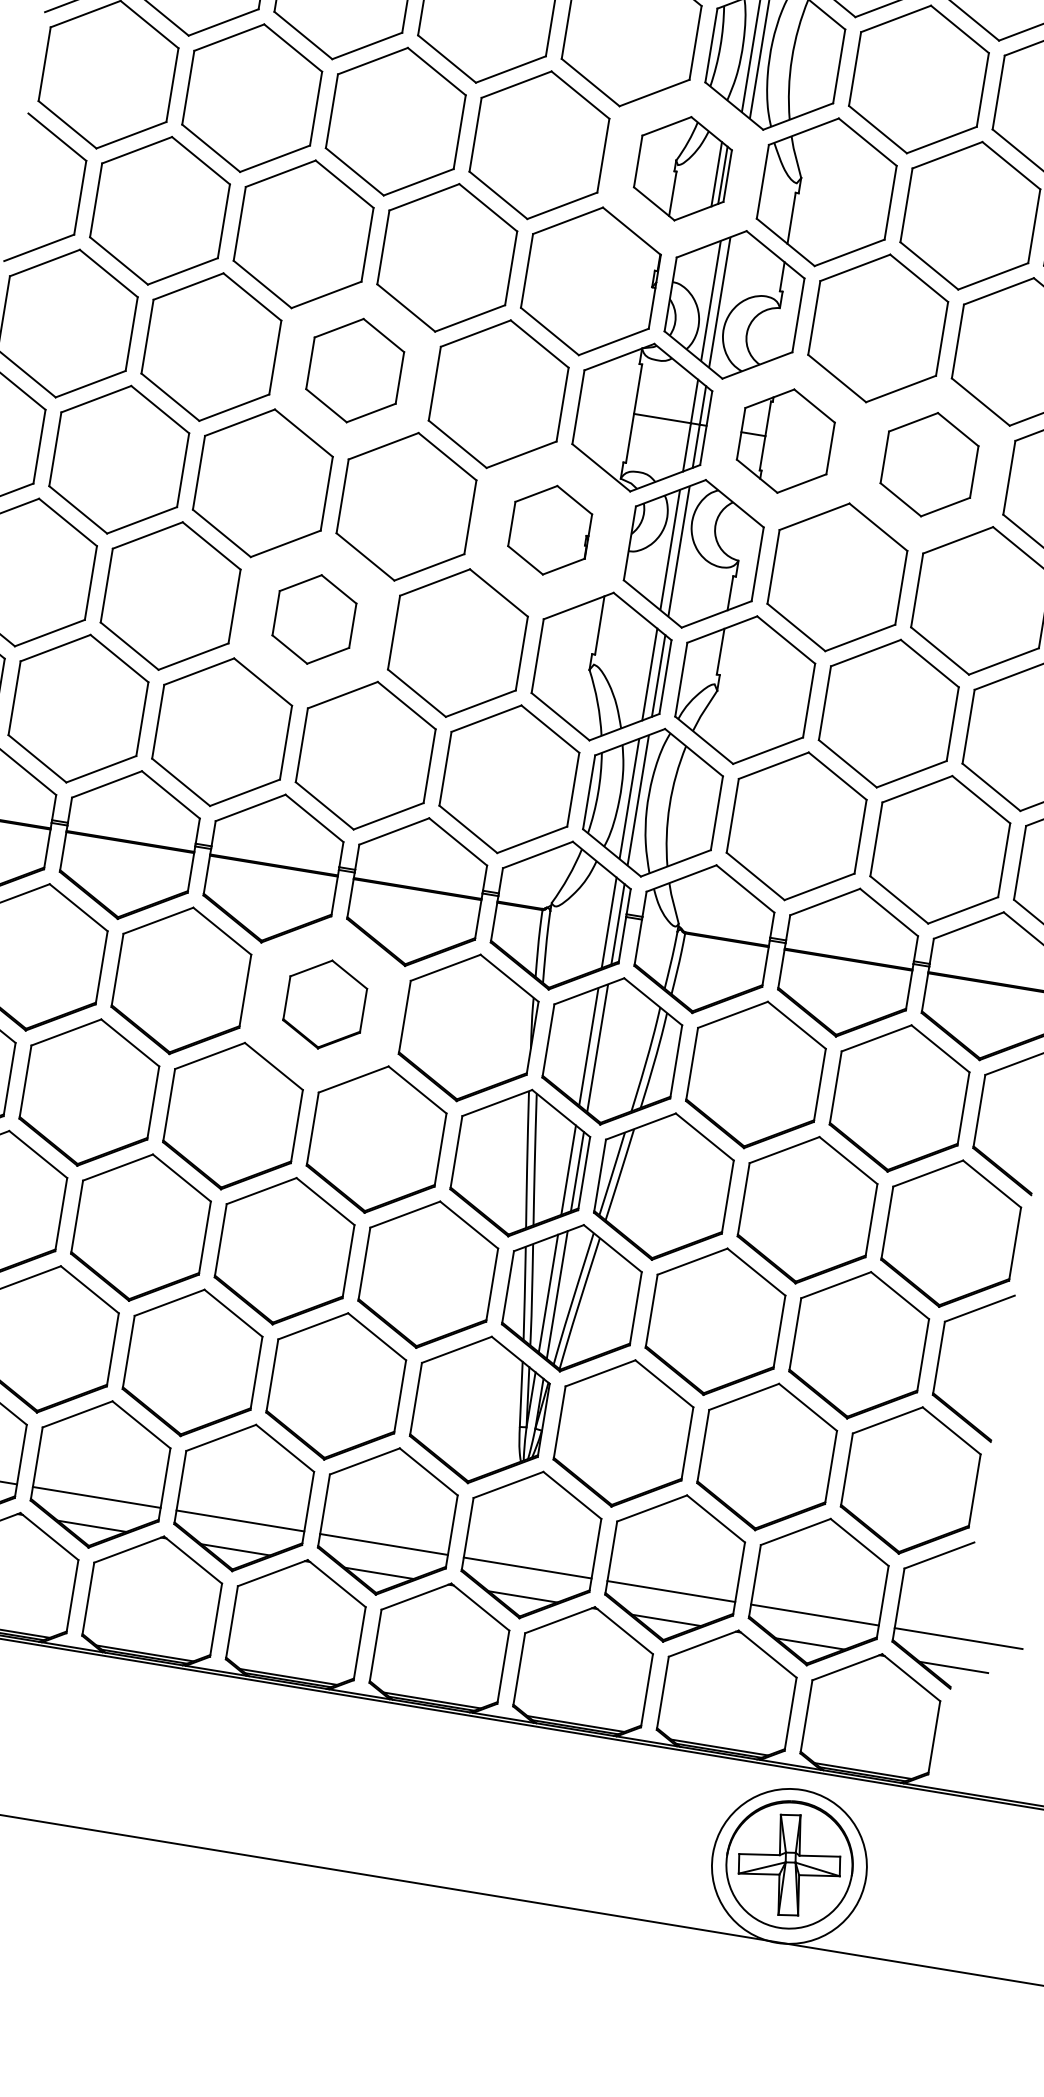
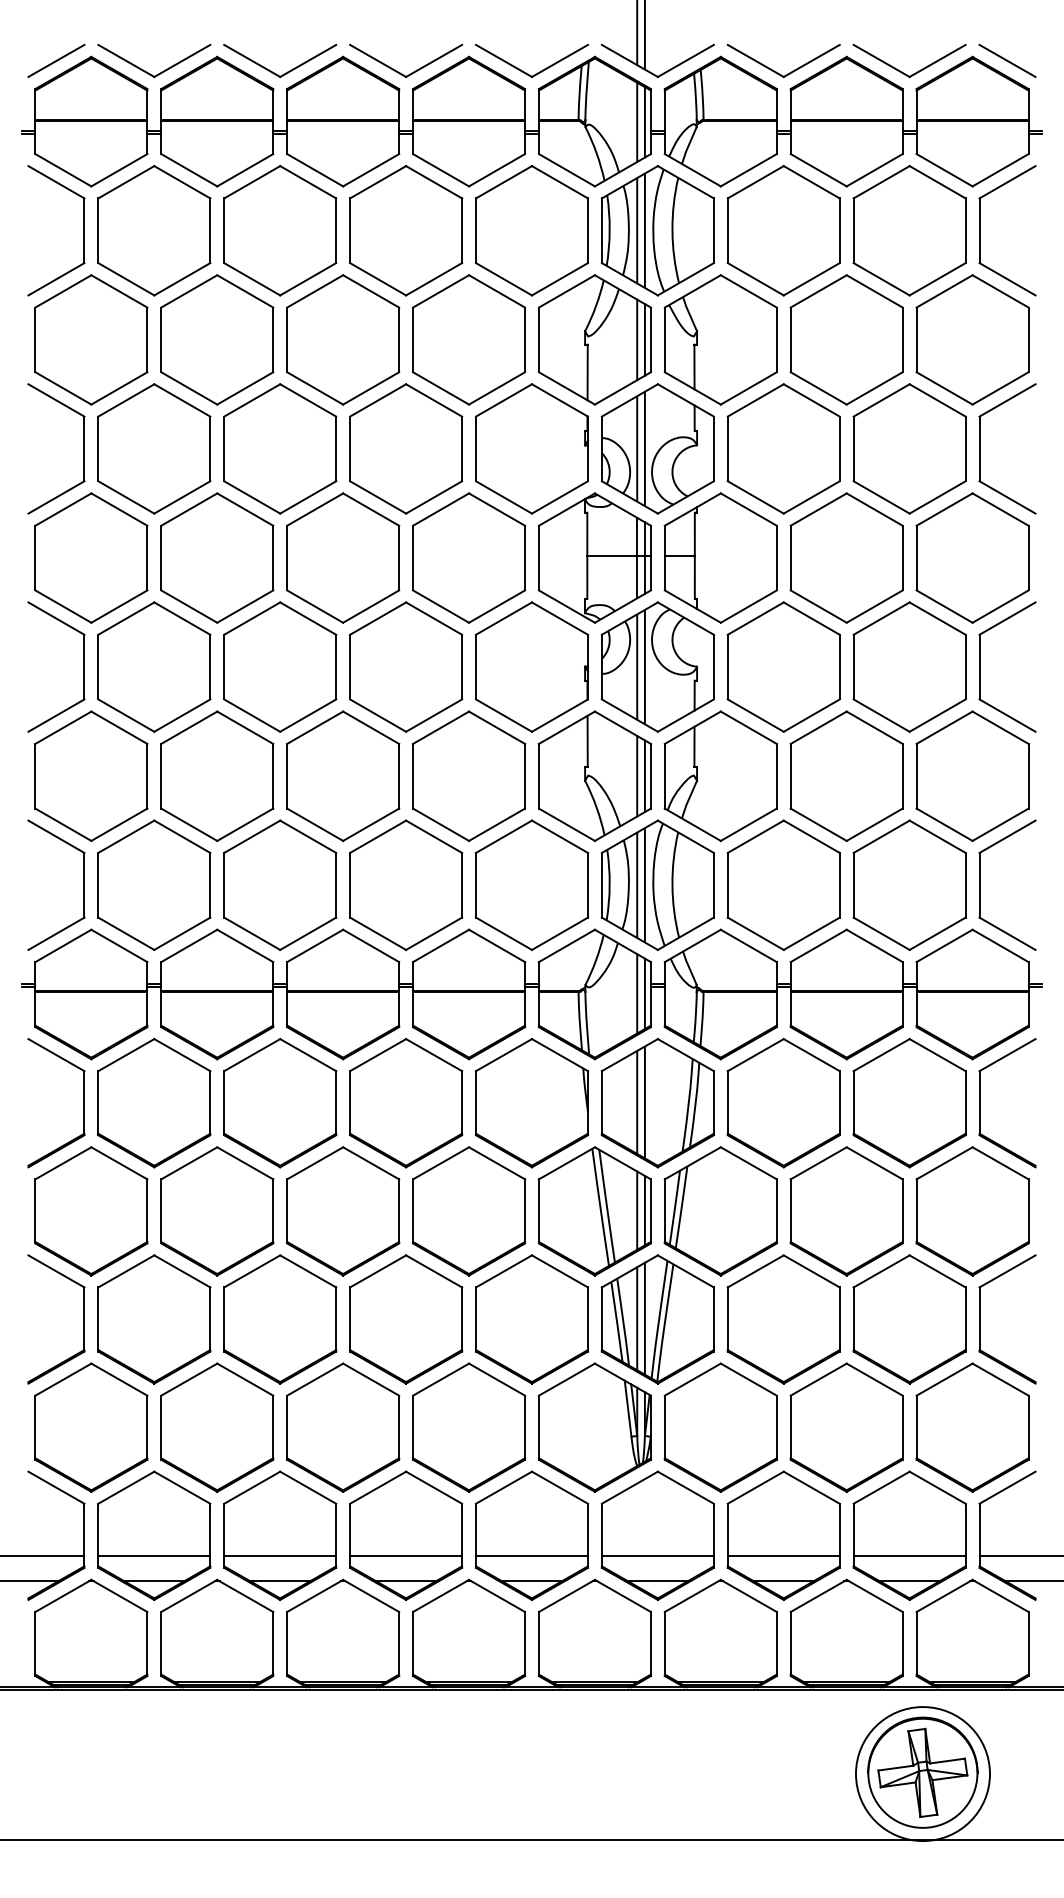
part: (682, 168) -> (594, 339), size x1.43
part: (355, 370) -> (343, 557), size x1.43
part: (785, 440) -> (720, 557), size x1.43
part: (929, 464) -> (846, 557), size x1.43
part: (549, 529) -> (531, 666), size x1.67
part: (314, 618) -> (343, 775), size x1.67
part: (325, 1004) -> (406, 1103), size x1.67

